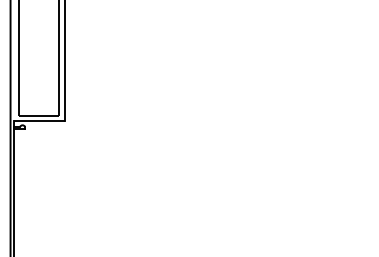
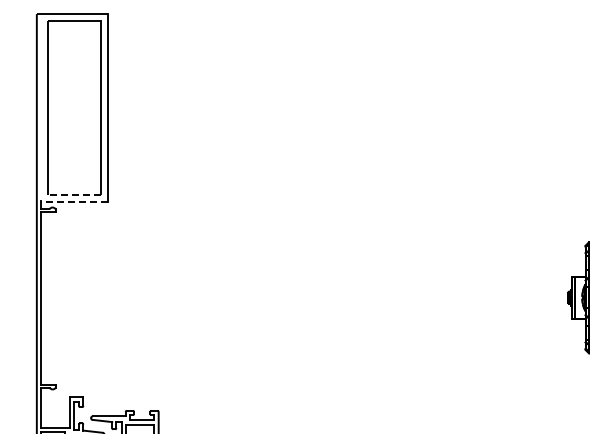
line: (39, 115) -> (74, 194), solid -> dashed
line: (38, 120) -> (73, 201), solid -> dashed

